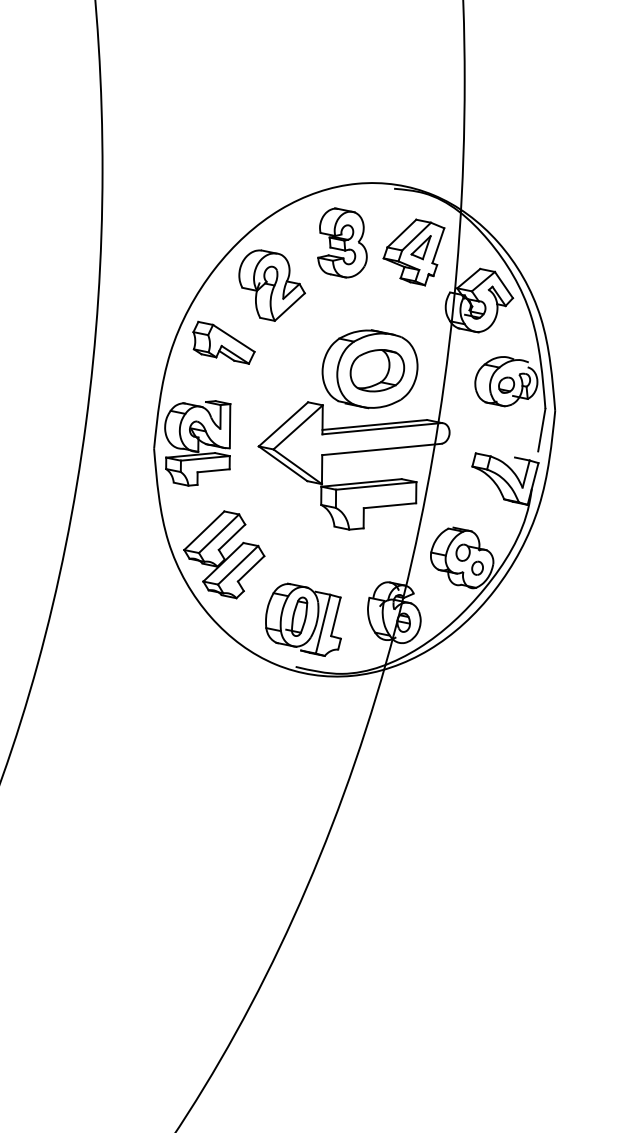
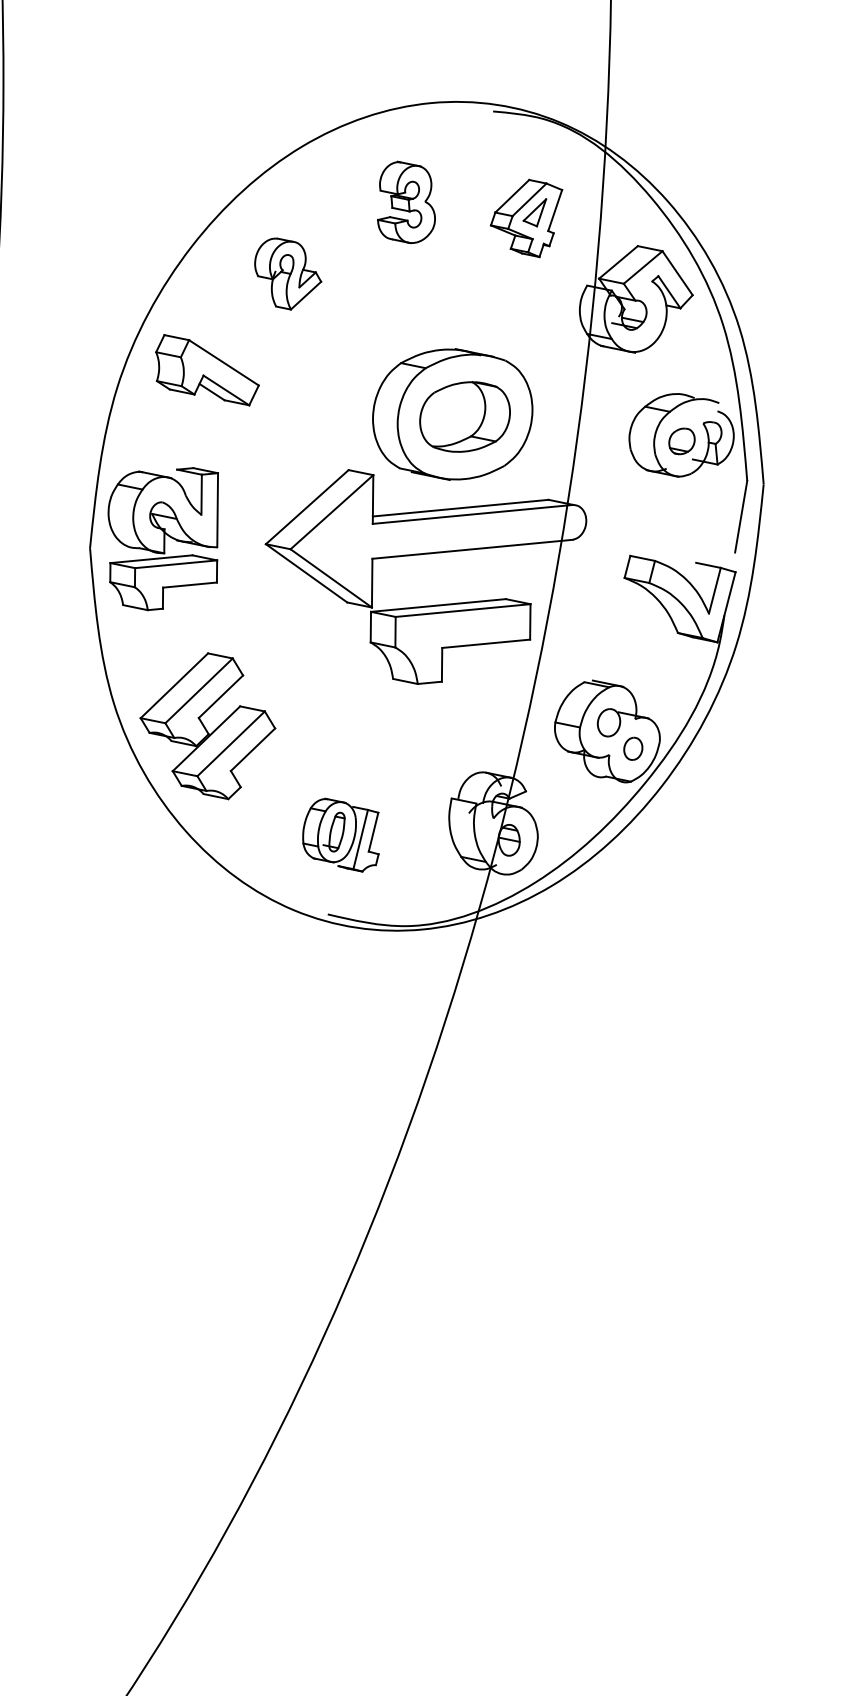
part: (342, 242) -> (406, 201), size x0.7
part: (413, 252) -> (525, 218), size x0.7
part: (271, 285) -> (287, 273), size x0.6
part: (303, 619) -> (340, 834), size x0.6

